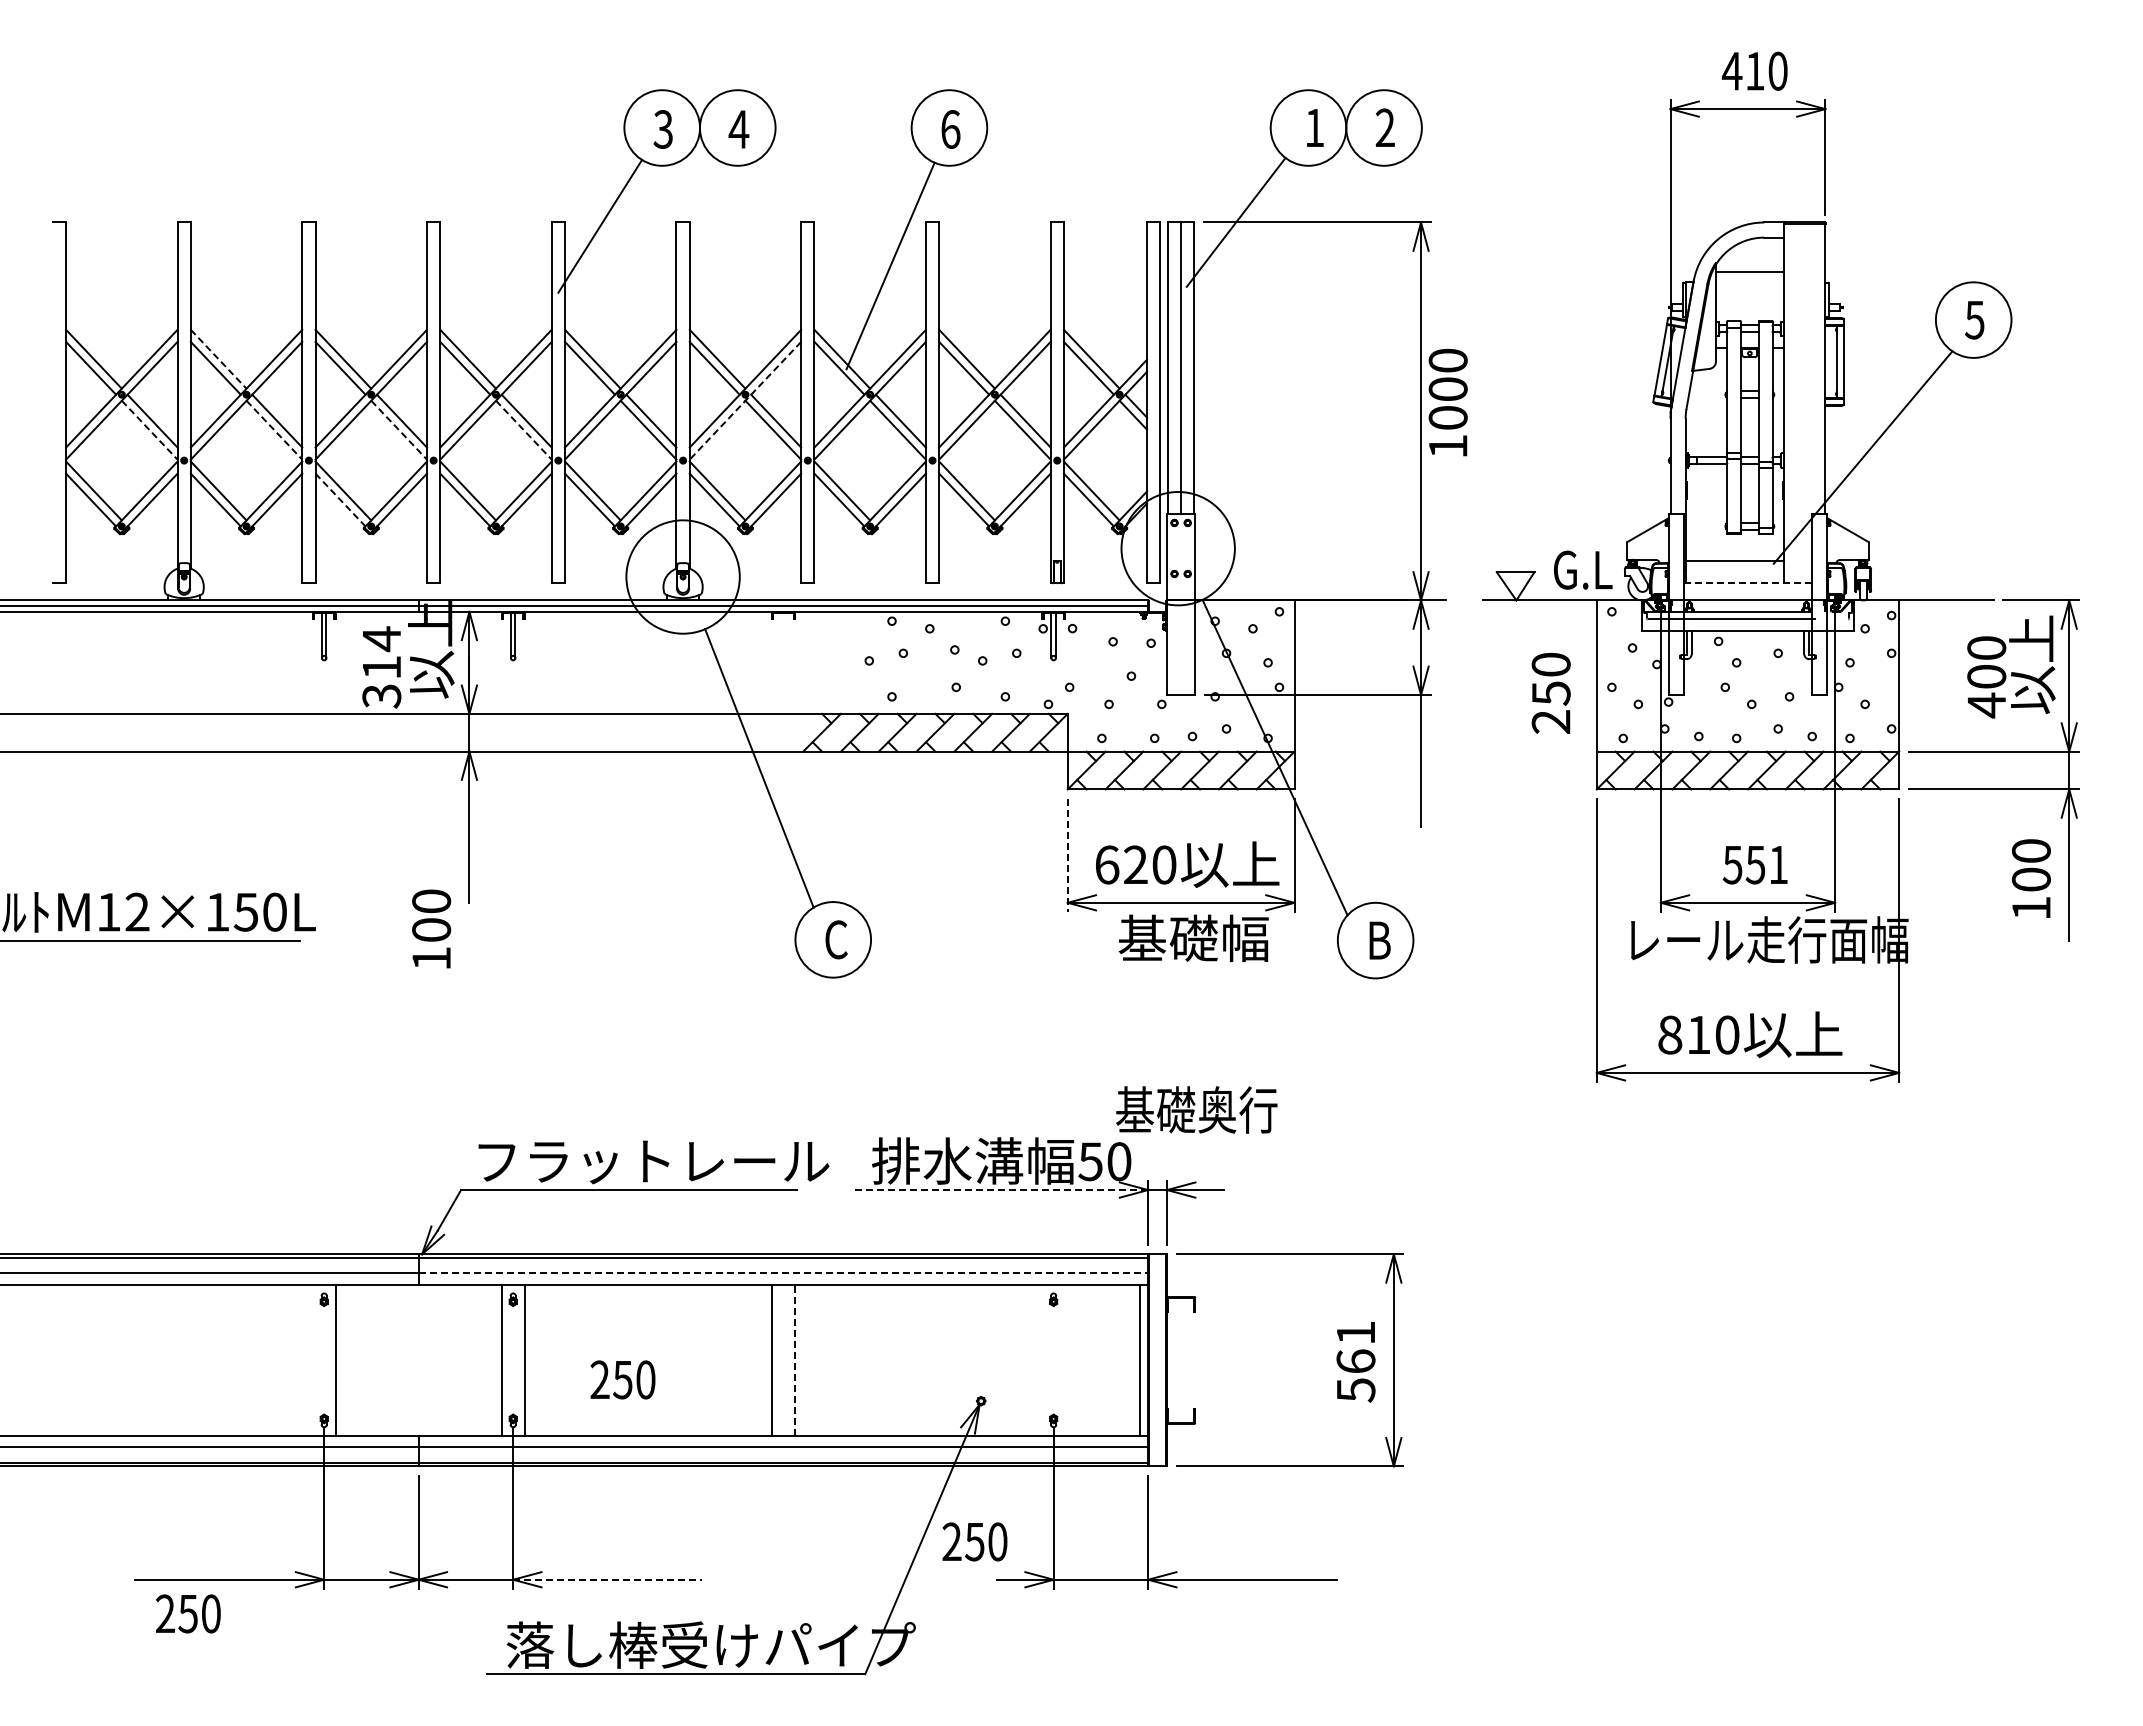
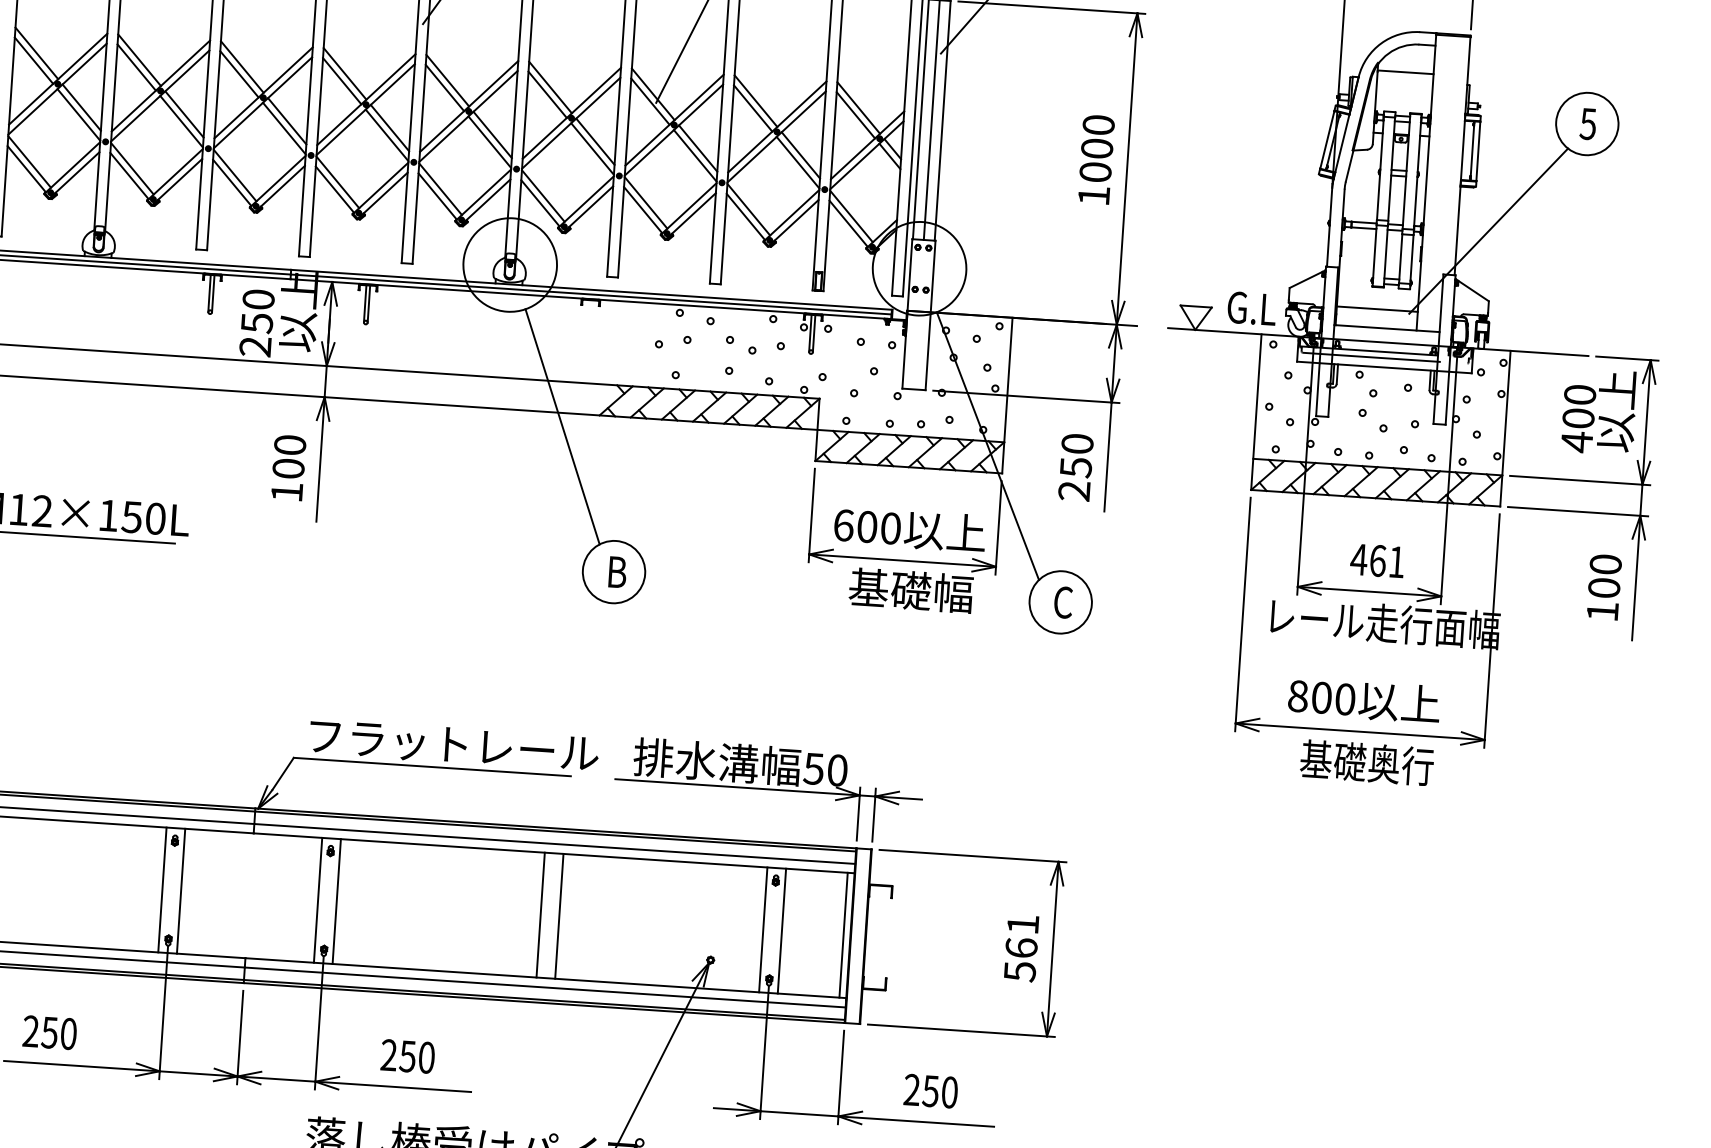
line: (218, 359) -> (139, 60), dashed -> solid
line: (745, 401) -> (571, 123), dashed -> solid
text: (1447, 402) -> (1095, 159), moved
line: (149, 430) -> (78, 115), dashed -> solid
line: (274, 430) -> (181, 121), dashed -> solid
line: (399, 430) -> (284, 128), dashed -> solid
line: (523, 430) -> (386, 135), dashed -> solid
line: (340, 500) -> (232, 183), dashed -> solid
line: (1748, 583) -> (1387, 328), dashed -> solid
text: (381, 667) -> (256, 323), 314 -> 250
text: (1550, 693) -> (1075, 467), moved
line: (1067, 855) -> (811, 515), dashed -> solid
text: (1135, 864) -> (867, 526), 620 -> 600
text: (1743, 864) -> (1367, 559), 551 -> 461
text: (431, 928) -> (288, 467), moved
text: (836, 939) -> (616, 571), C -> B
text: (1379, 940) -> (1063, 602), B -> C
text: (1698, 1034) -> (1321, 697), 810 -> 800
text: (1196, 1109) -> (1366, 762), moved
line: (999, 1190) -> (737, 787), dashed -> solid
line: (783, 1273) -> (554, 844), dashed -> solid
line: (312, 1360) -> (162, 890), added
line: (794, 1360) -> (559, 916), dashed -> solid
line: (1042, 1360) -> (763, 930), added
line: (1065, 1360) -> (782, 931), added
text: (622, 1379) -> (407, 1056), moved
text: (974, 1541) -> (930, 1090), moved
line: (608, 1579) -> (393, 1086), dashed -> solid
text: (188, 1613) -> (50, 1032), moved

